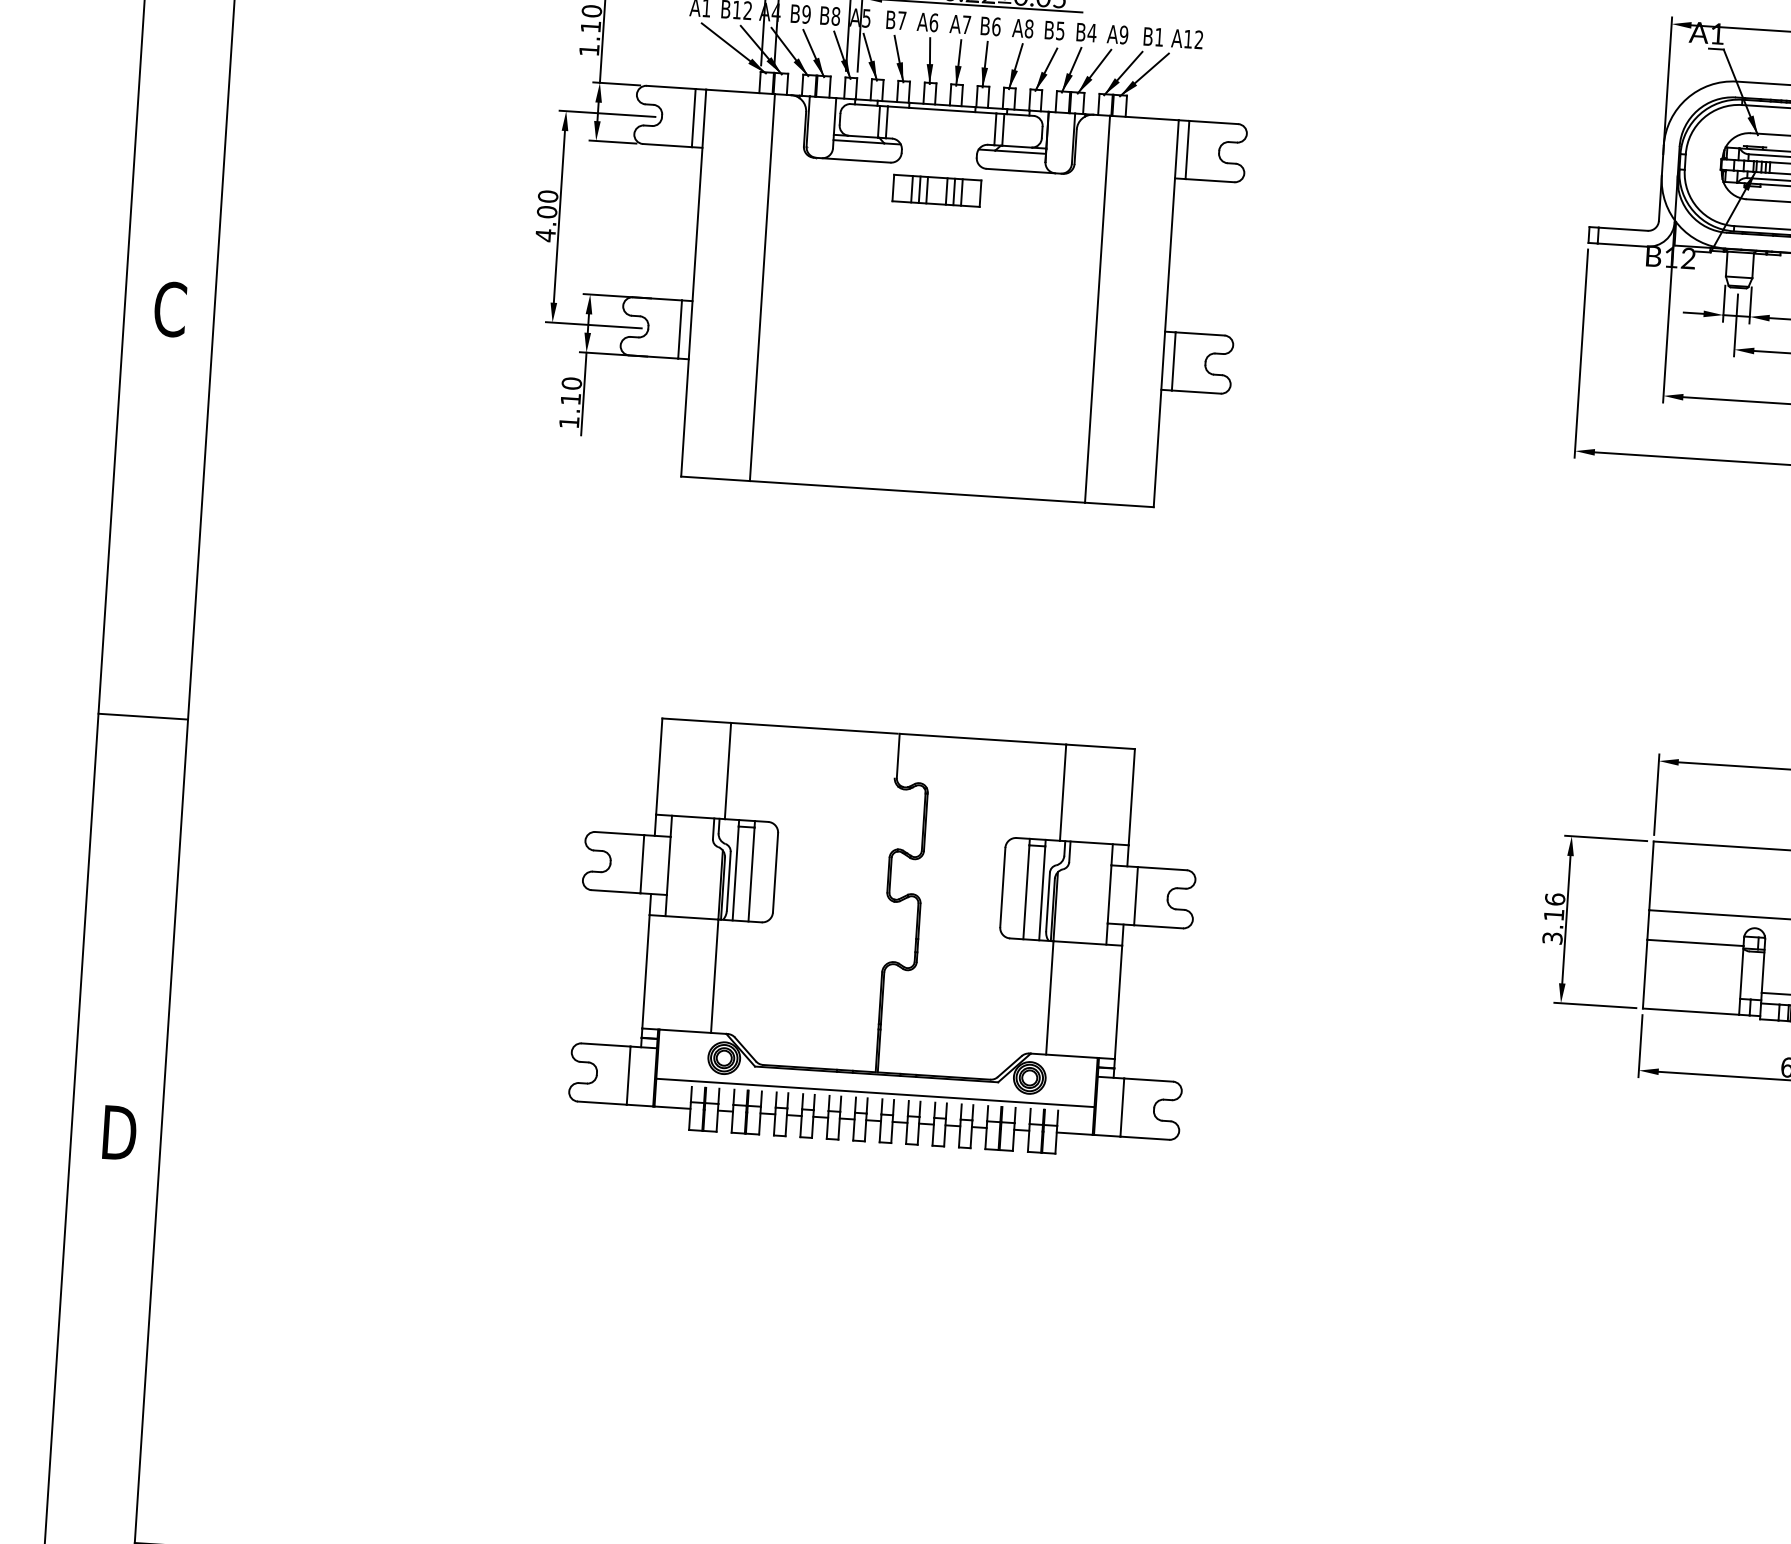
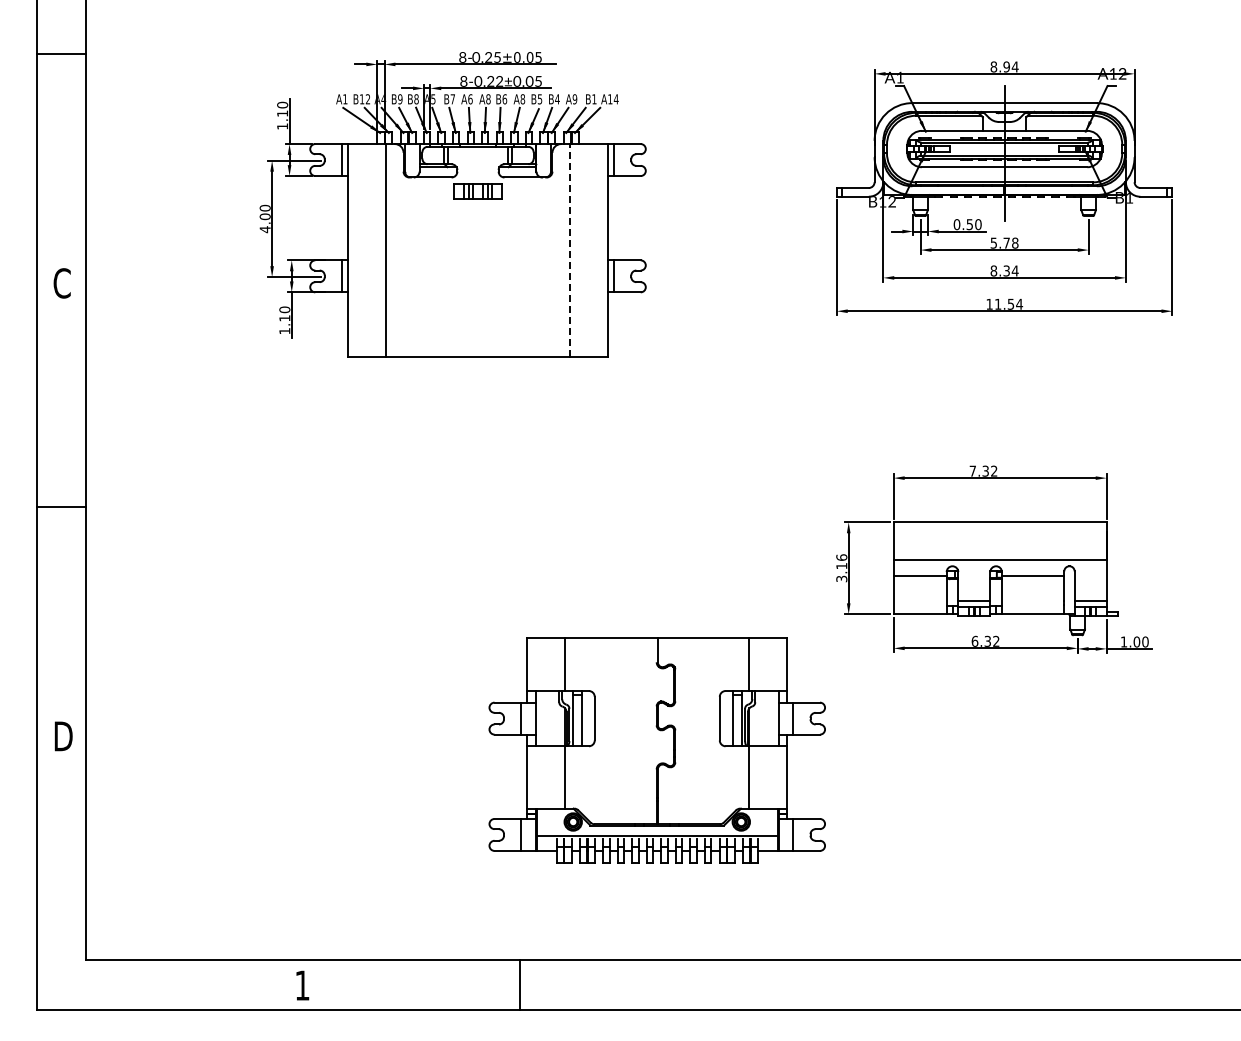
text: (966, 25) -> (488, 99), A7 -> A8
text: (1197, 40) -> (615, 99), A12 -> A14
line: (1098, 307) -> (570, 249), solid -> dashed
part: (884, 937) -> (656, 750), moved

